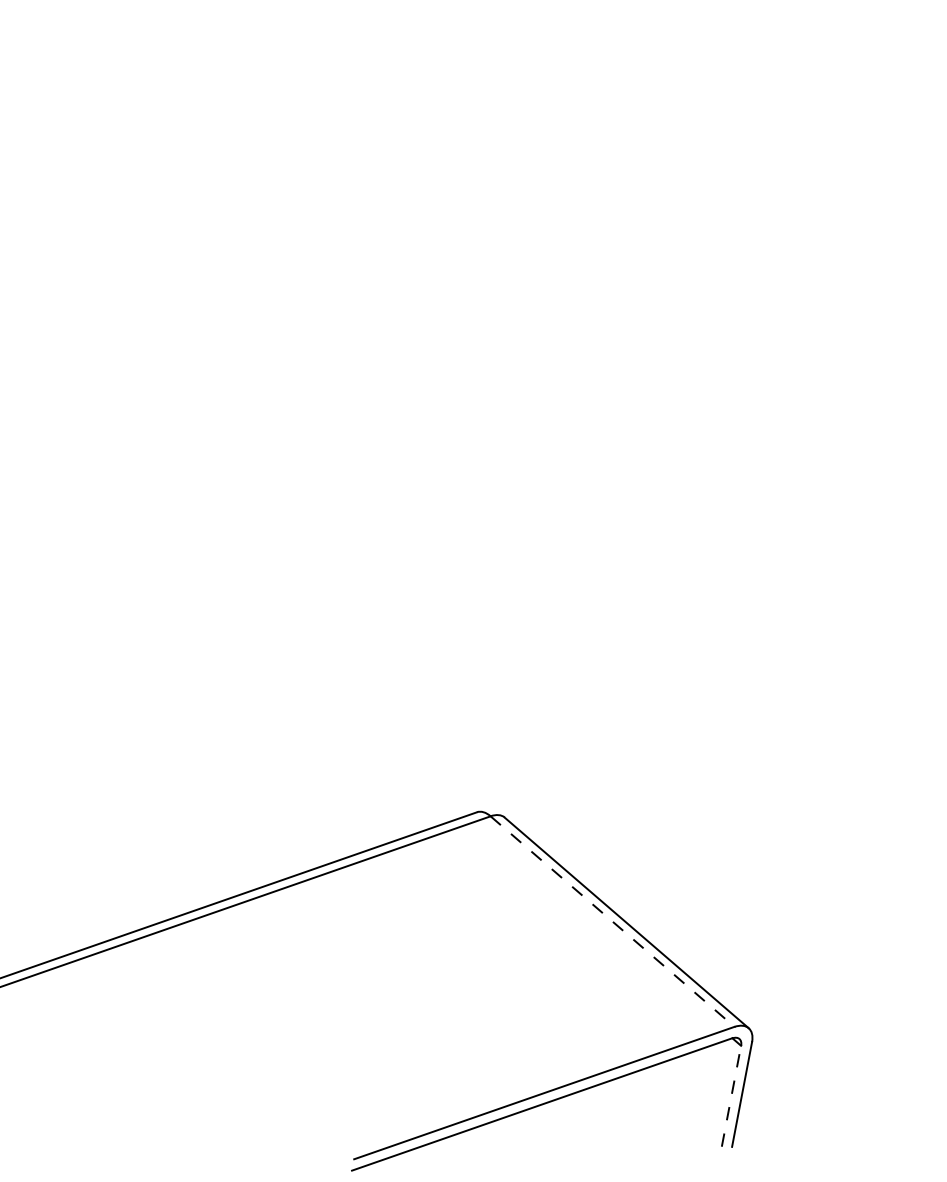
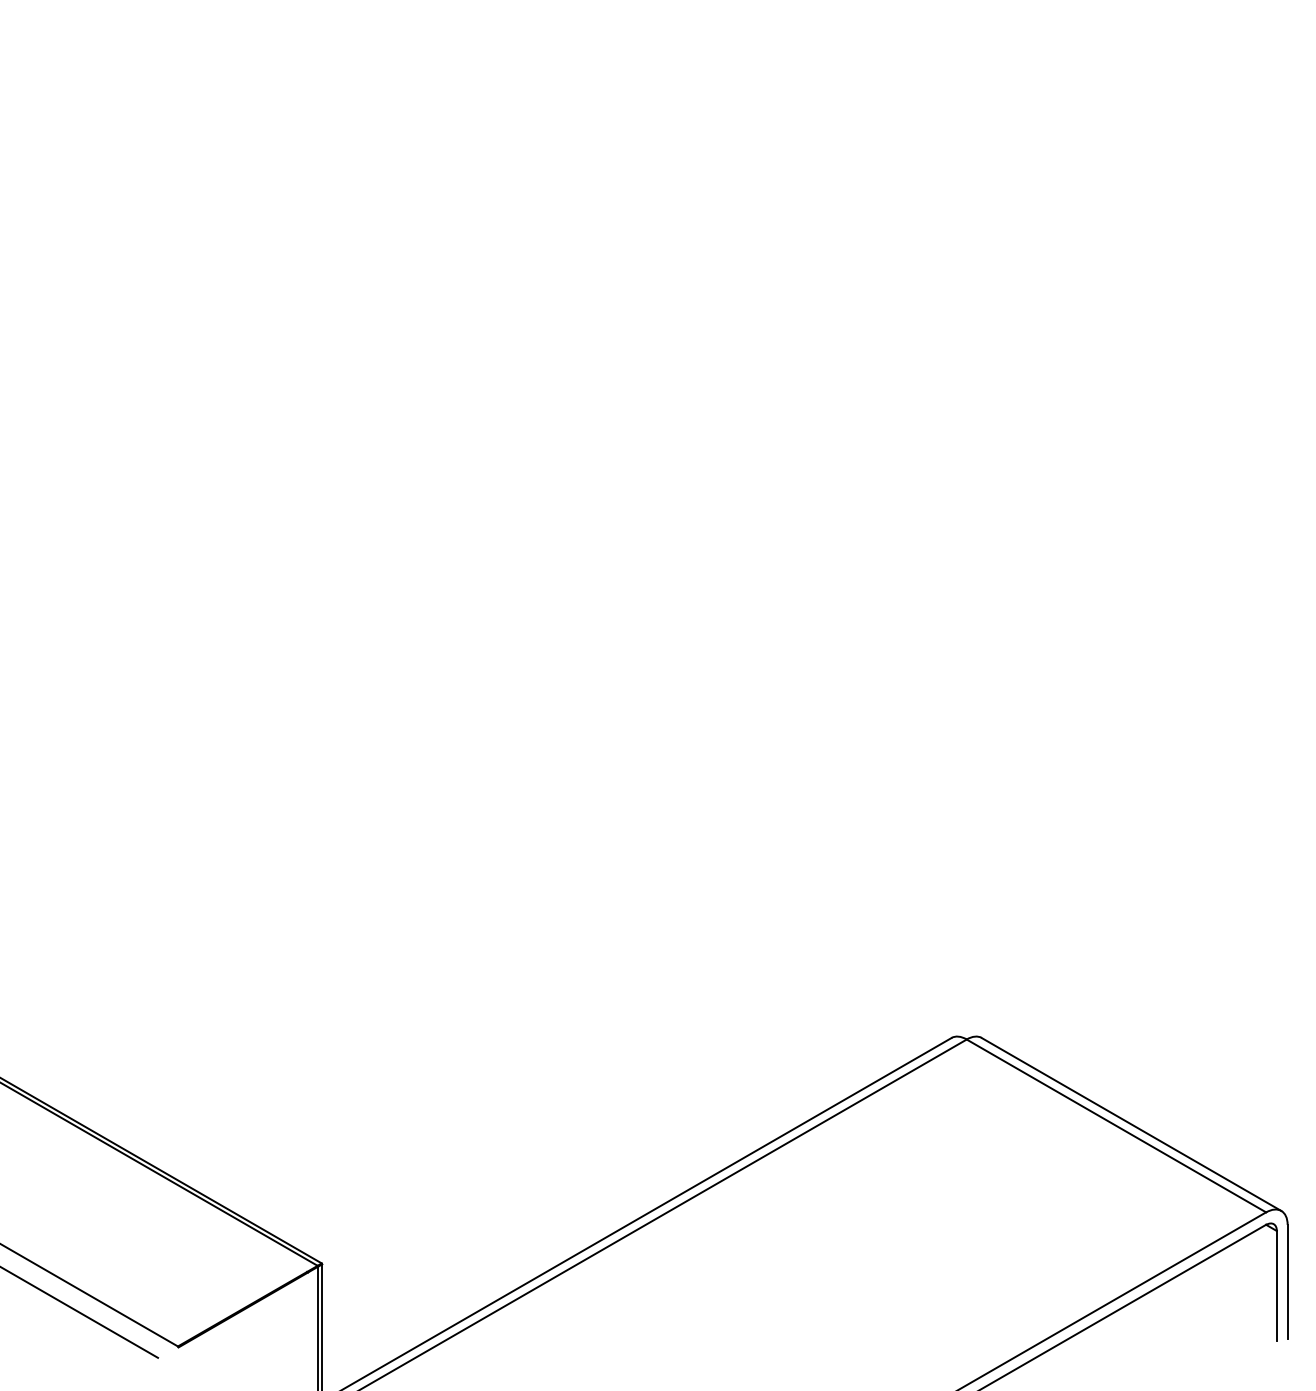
line: (612, 921) -> (1116, 1125), dashed -> solid
line: (731, 1095) -> (1276, 1285), dashed -> solid

